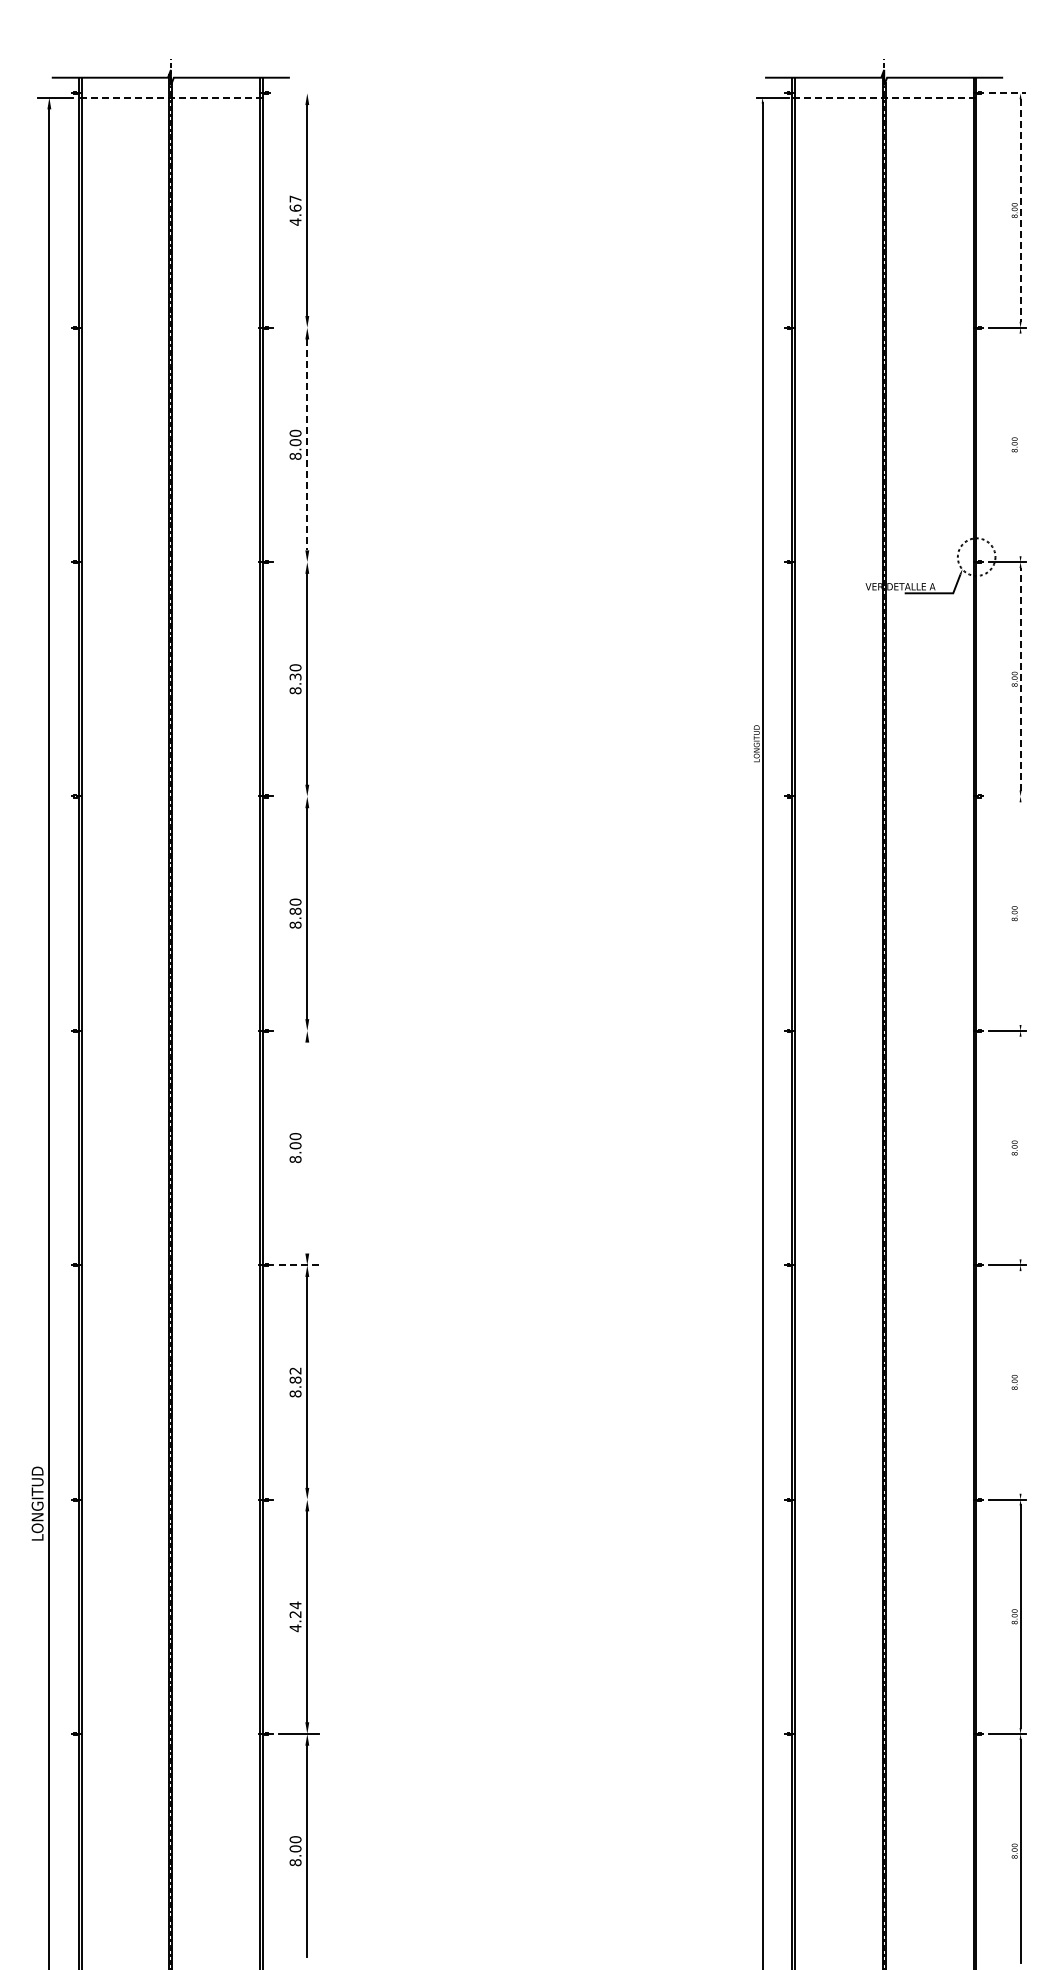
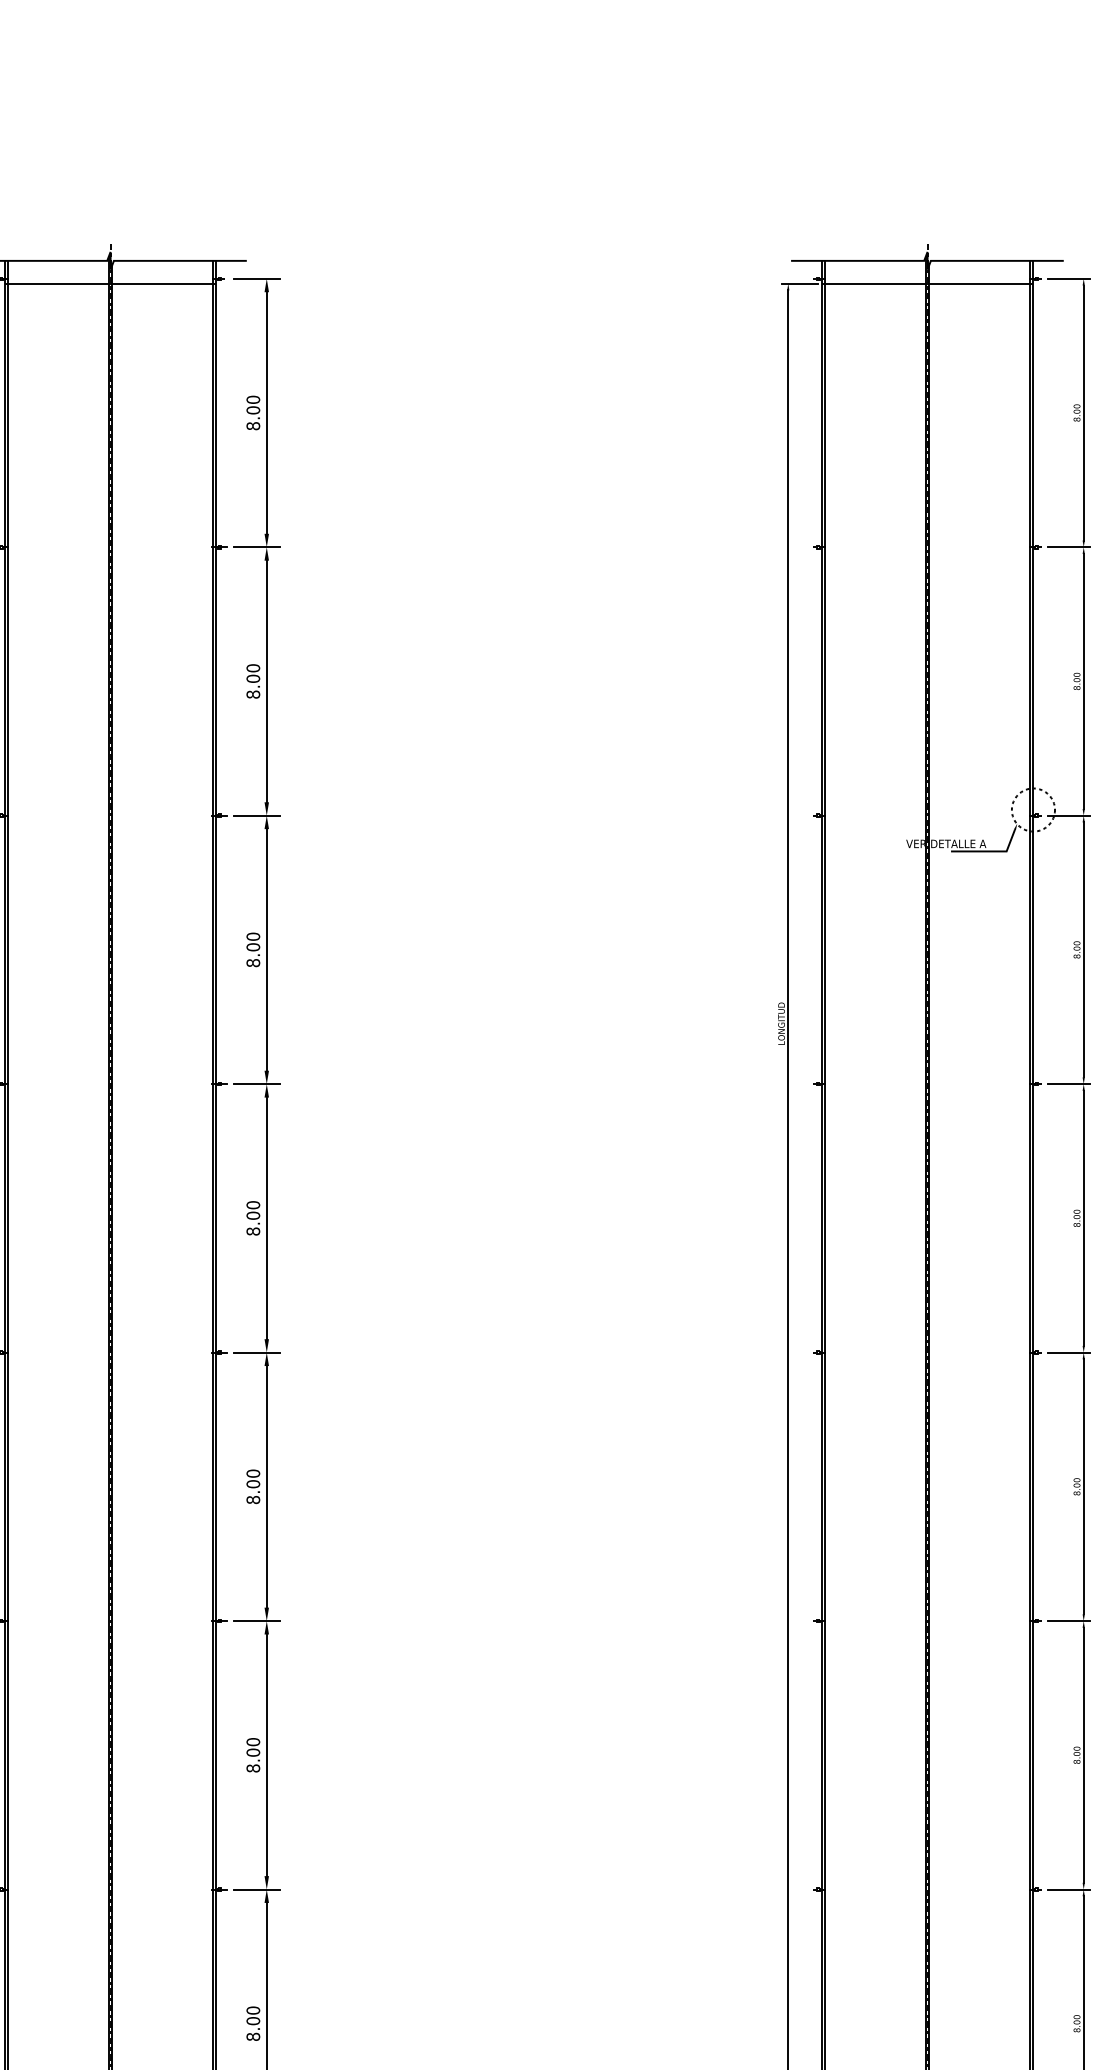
line: (298, 93) -> (256, 278), added
line: (1007, 93) -> (1068, 278), dashed -> solid
line: (170, 97) -> (110, 283), dashed -> solid
line: (883, 97) -> (926, 283), dashed -> solid
text: (295, 210) -> (253, 412), 4.67 -> 8.00
line: (1020, 211) -> (1083, 414), dashed -> solid
line: (298, 327) -> (256, 546), added
line: (1020, 444) -> (1083, 680), added
line: (307, 445) -> (266, 682), dashed -> solid
line: (298, 562) -> (256, 816), added
text: (295, 676) -> (253, 946), 8.30 -> 8.00
line: (1020, 678) -> (1083, 949), dashed -> solid
line: (298, 796) -> (256, 1084), added
line: (1007, 796) -> (1068, 1084), added
text: (295, 910) -> (253, 1214), 8.80 -> 8.00
line: (1020, 913) -> (1083, 1218), added
line: (298, 1030) -> (256, 1352), added
line: (307, 1147) -> (266, 1486), added
line: (1020, 1147) -> (1083, 1486), added
line: (299, 1265) -> (257, 1621), dashed -> solid
text: (295, 1375) -> (253, 1747), 8.82 -> 8.00
line: (1020, 1382) -> (1083, 1755), added
line: (298, 1499) -> (256, 1889), added
text: (295, 1616) -> (253, 2023), 4.24 -> 8.00

